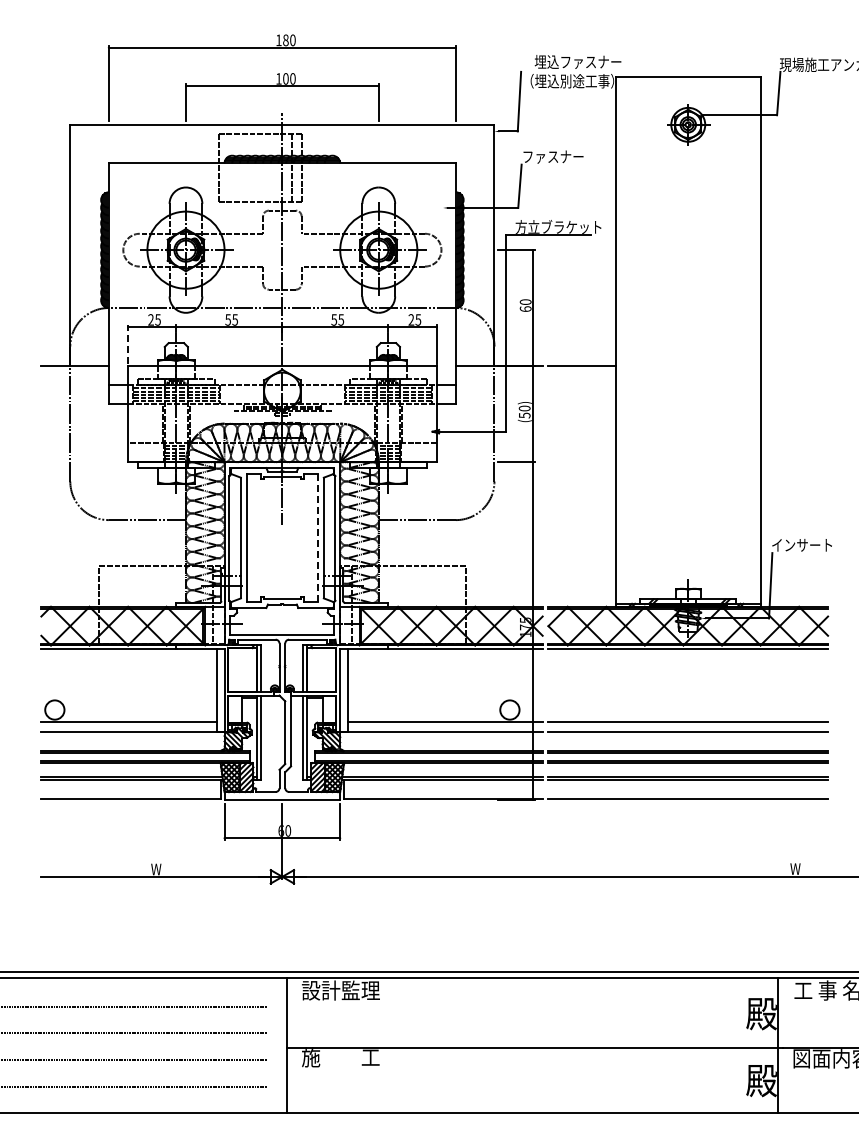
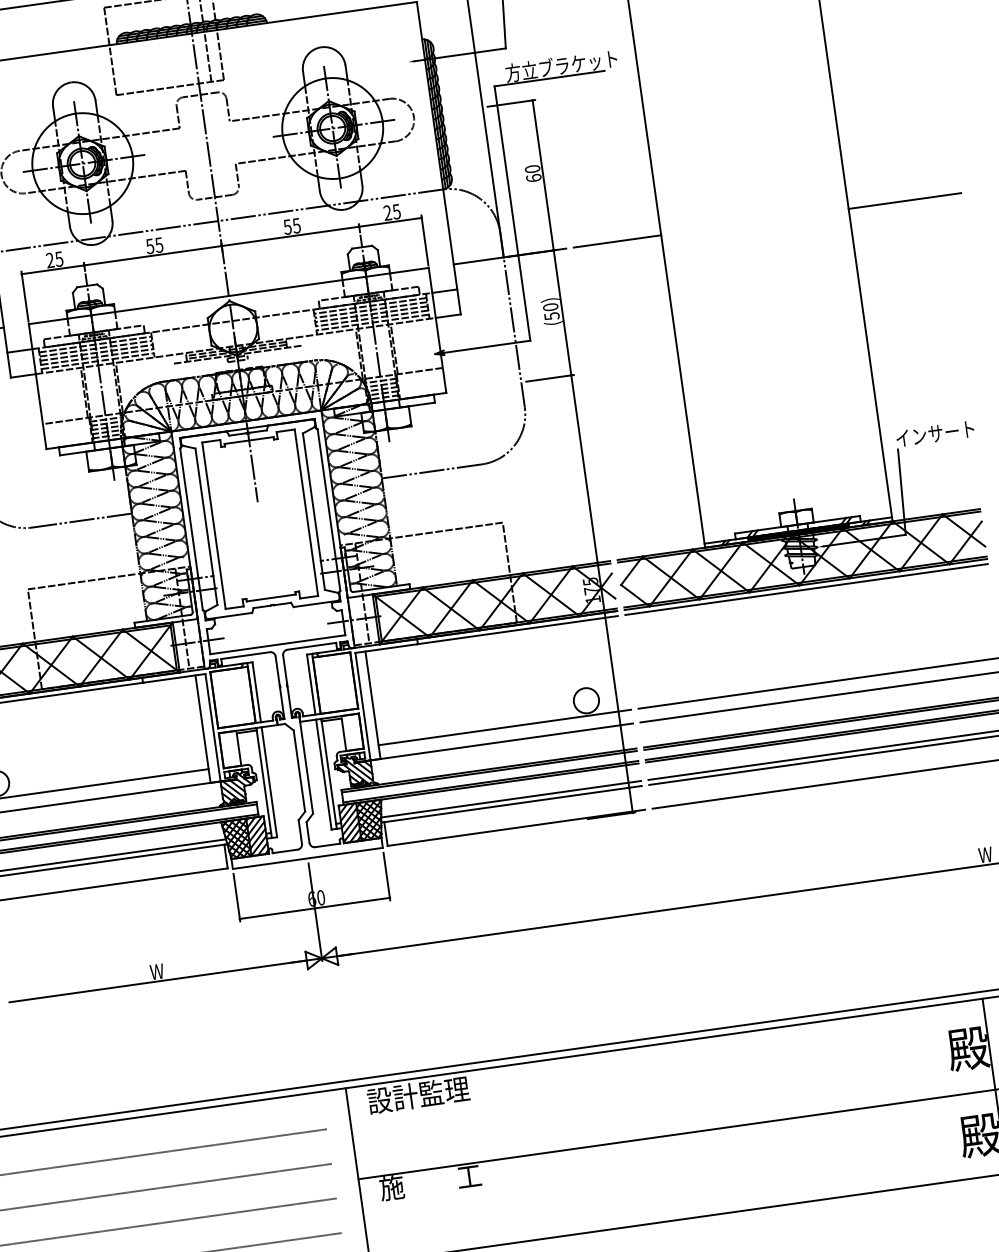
line: (128, 344) -> (25, 296), dashed -> solid
line: (803, 365) -> (904, 200), added
line: (318, 538) -> (307, 513), dashed -> solid

